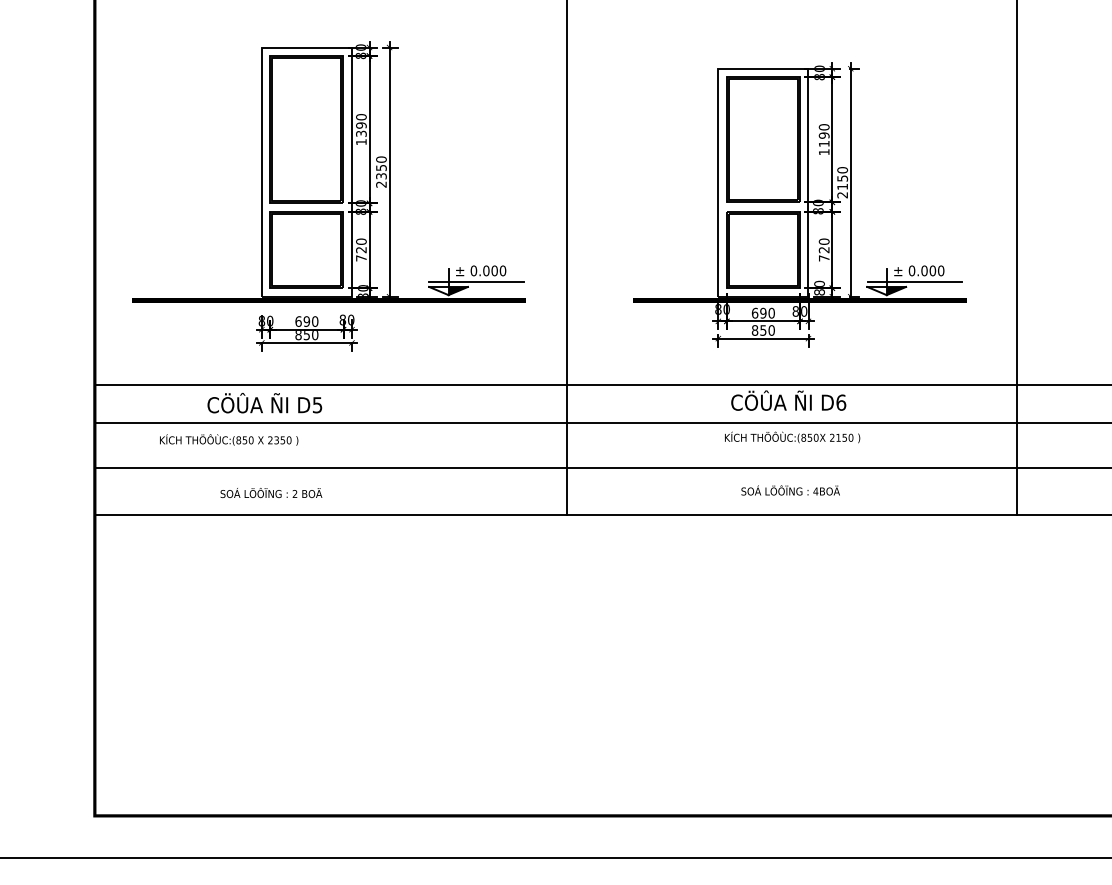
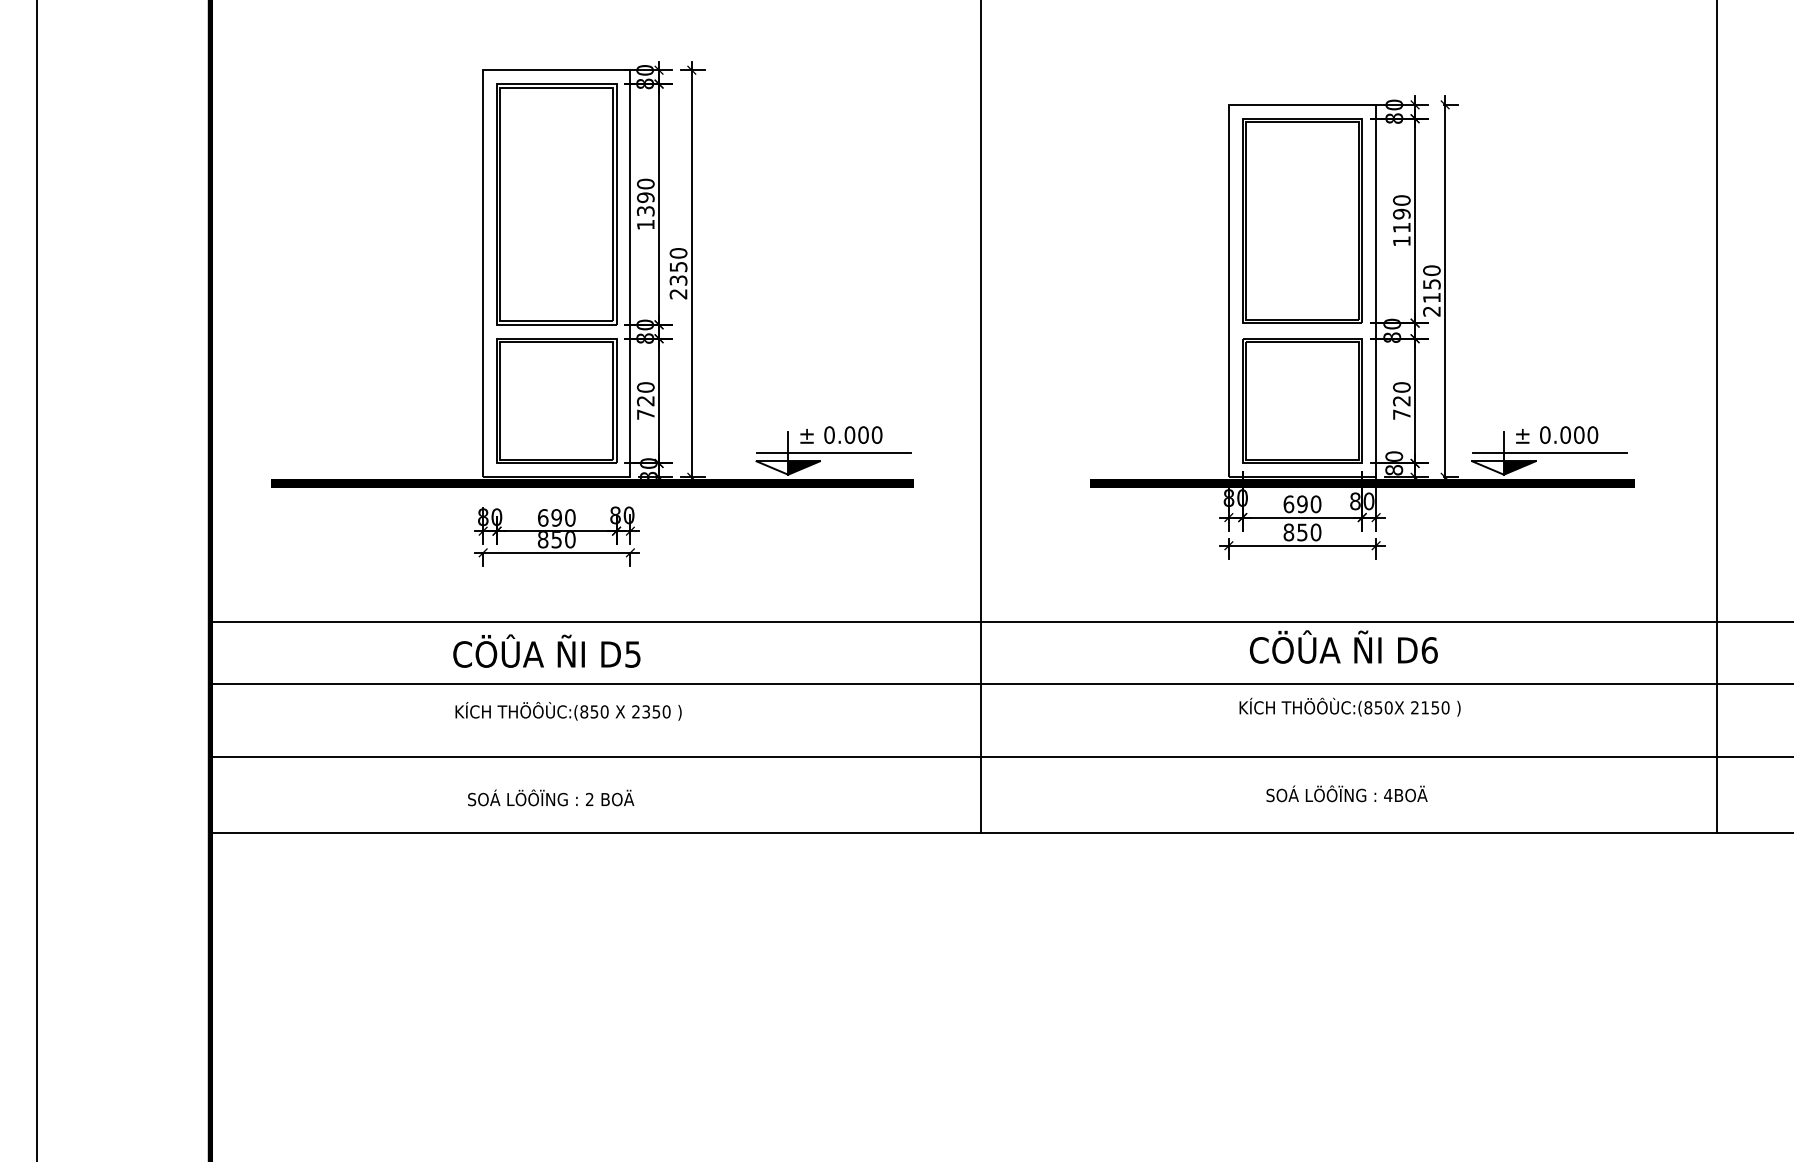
text: (264, 403) -> (546, 651), moved
text: (229, 439) -> (569, 710), moved
text: (271, 492) -> (551, 797), moved

